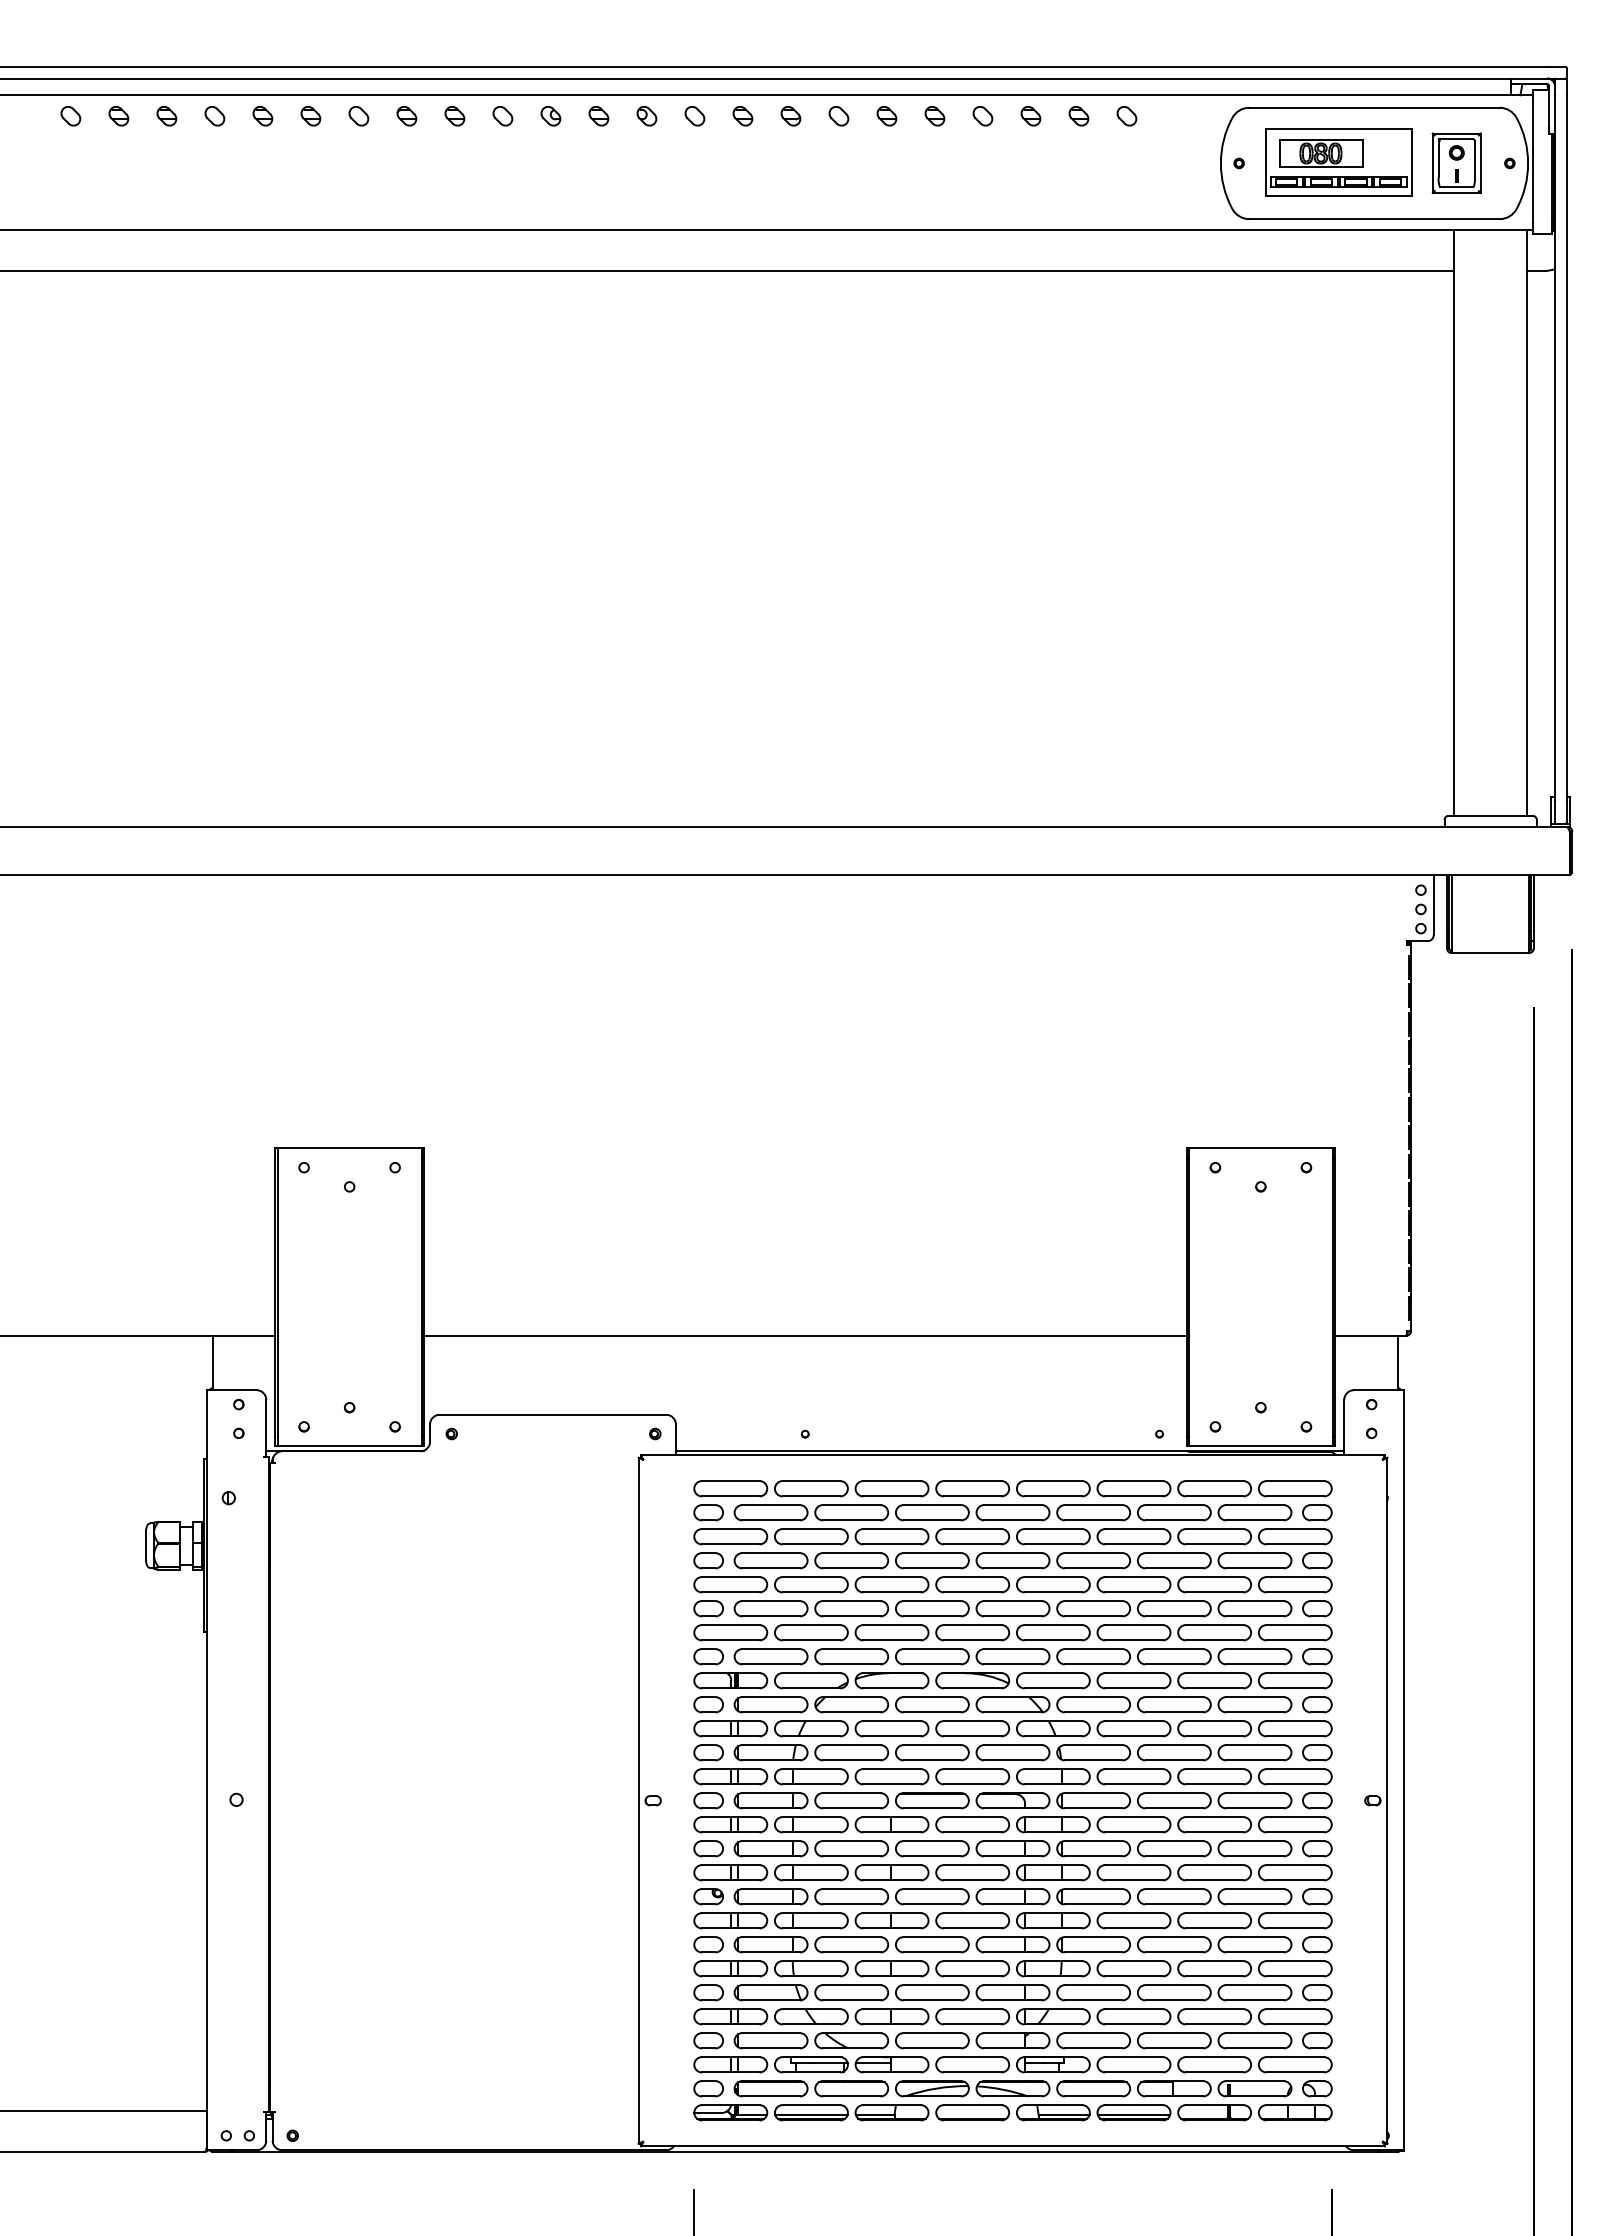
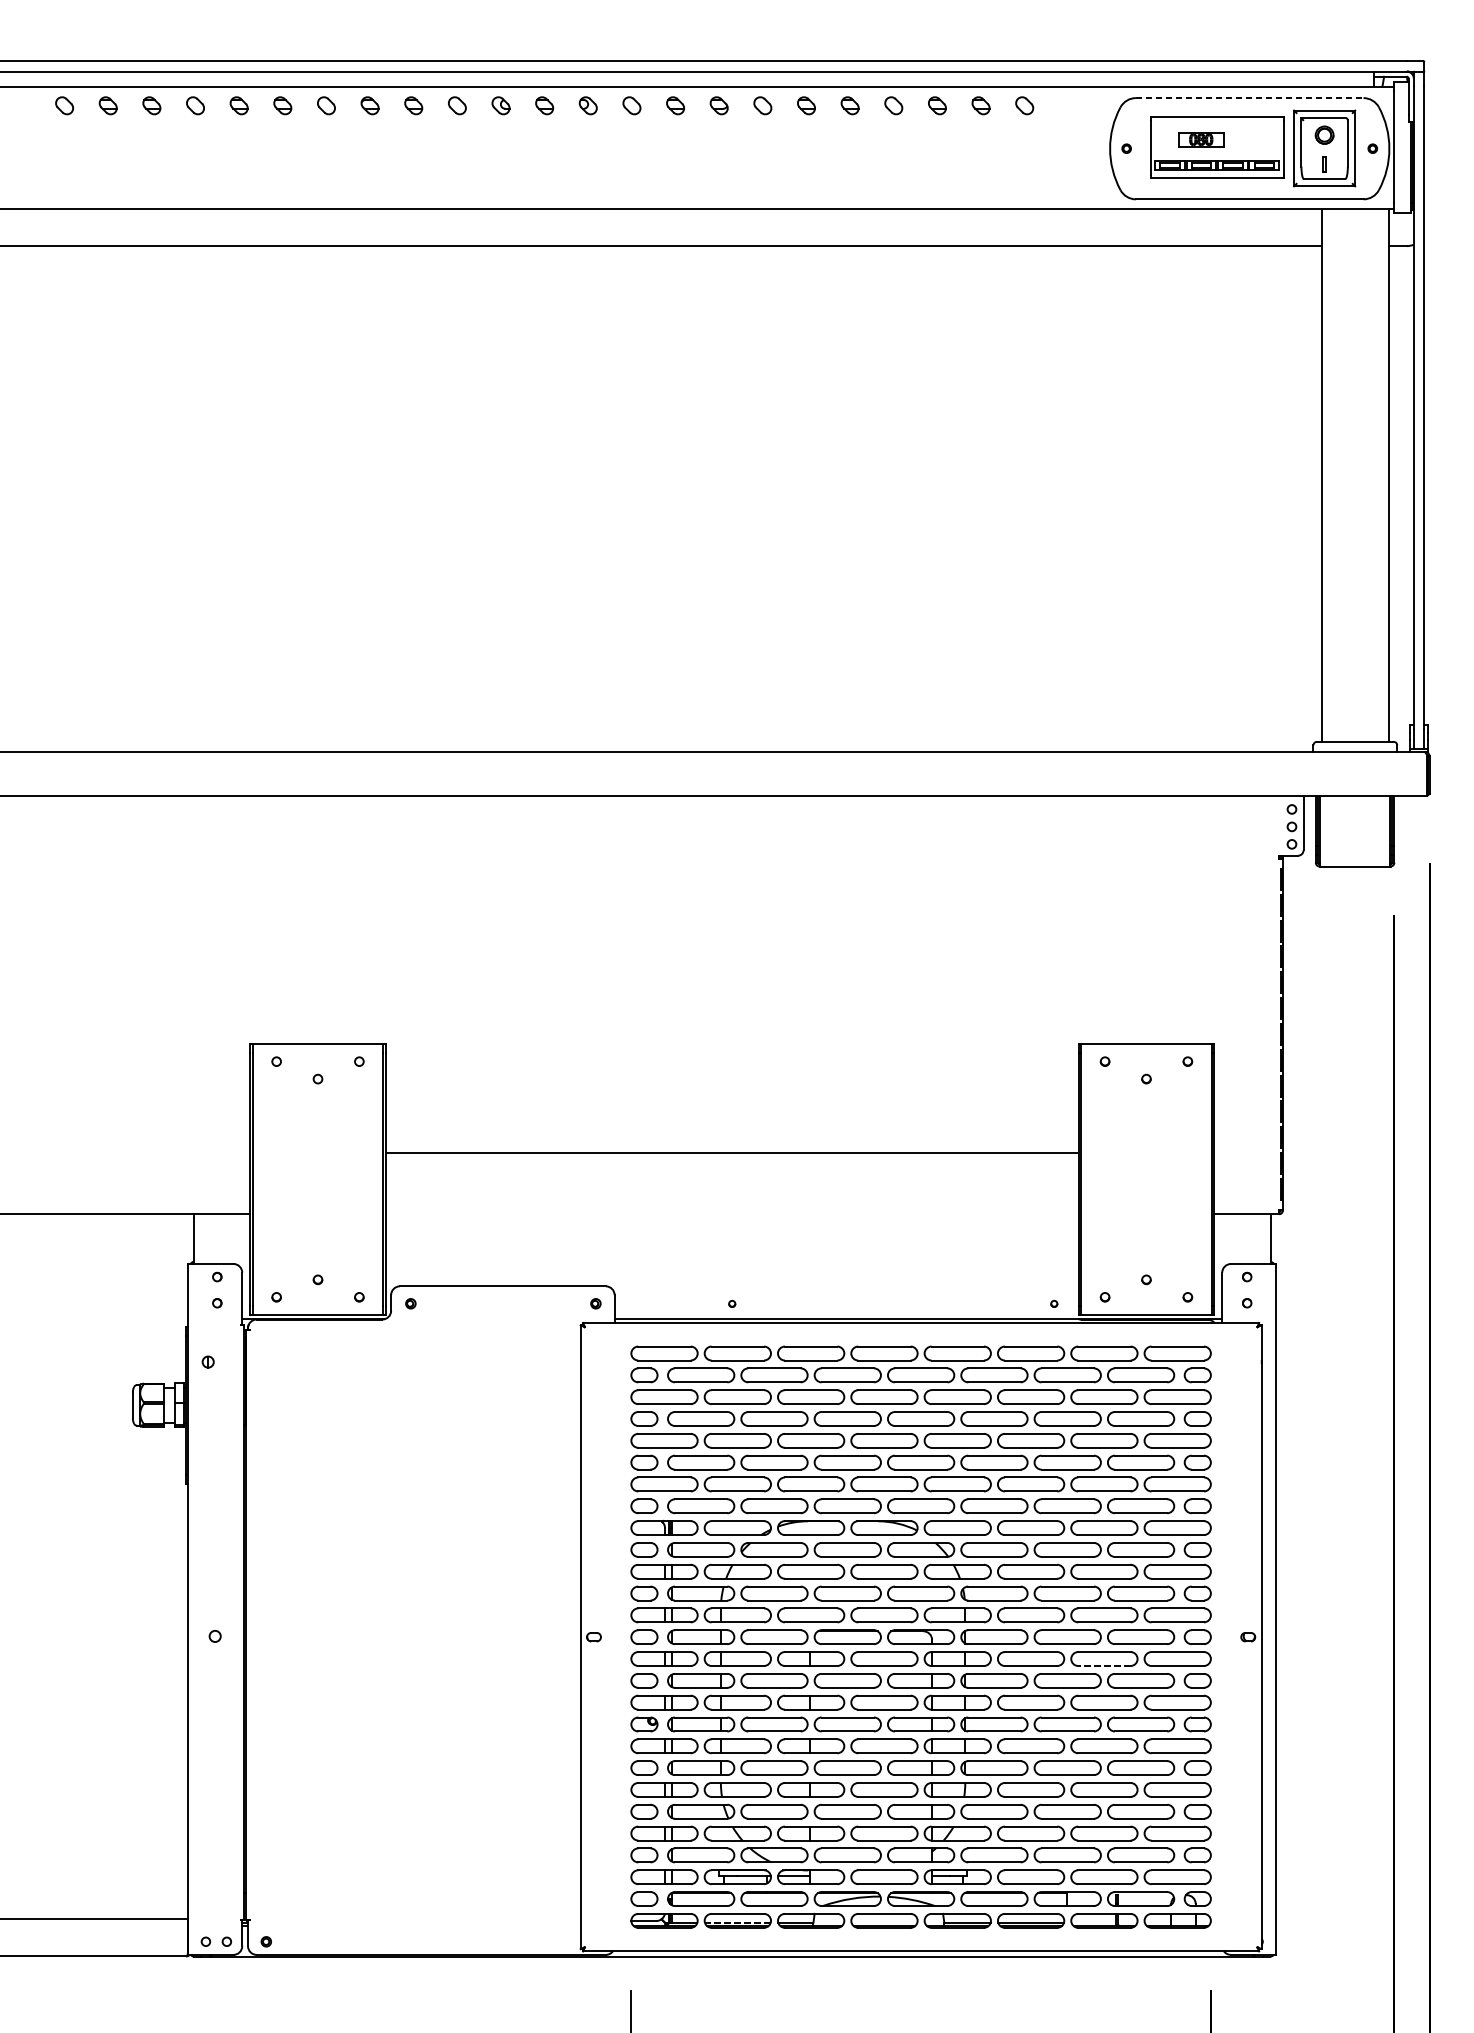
line: (1375, 107) -> (1250, 97), solid -> dashed
part: (1321, 153) -> (1201, 139), size x0.6
part: (1456, 163) -> (1324, 148), size x1.4
line: (804, 1335) -> (731, 1153), moved
line: (1214, 1832) -> (1104, 1666), solid -> dashed
line: (810, 2114) -> (737, 1922), solid -> dashed

